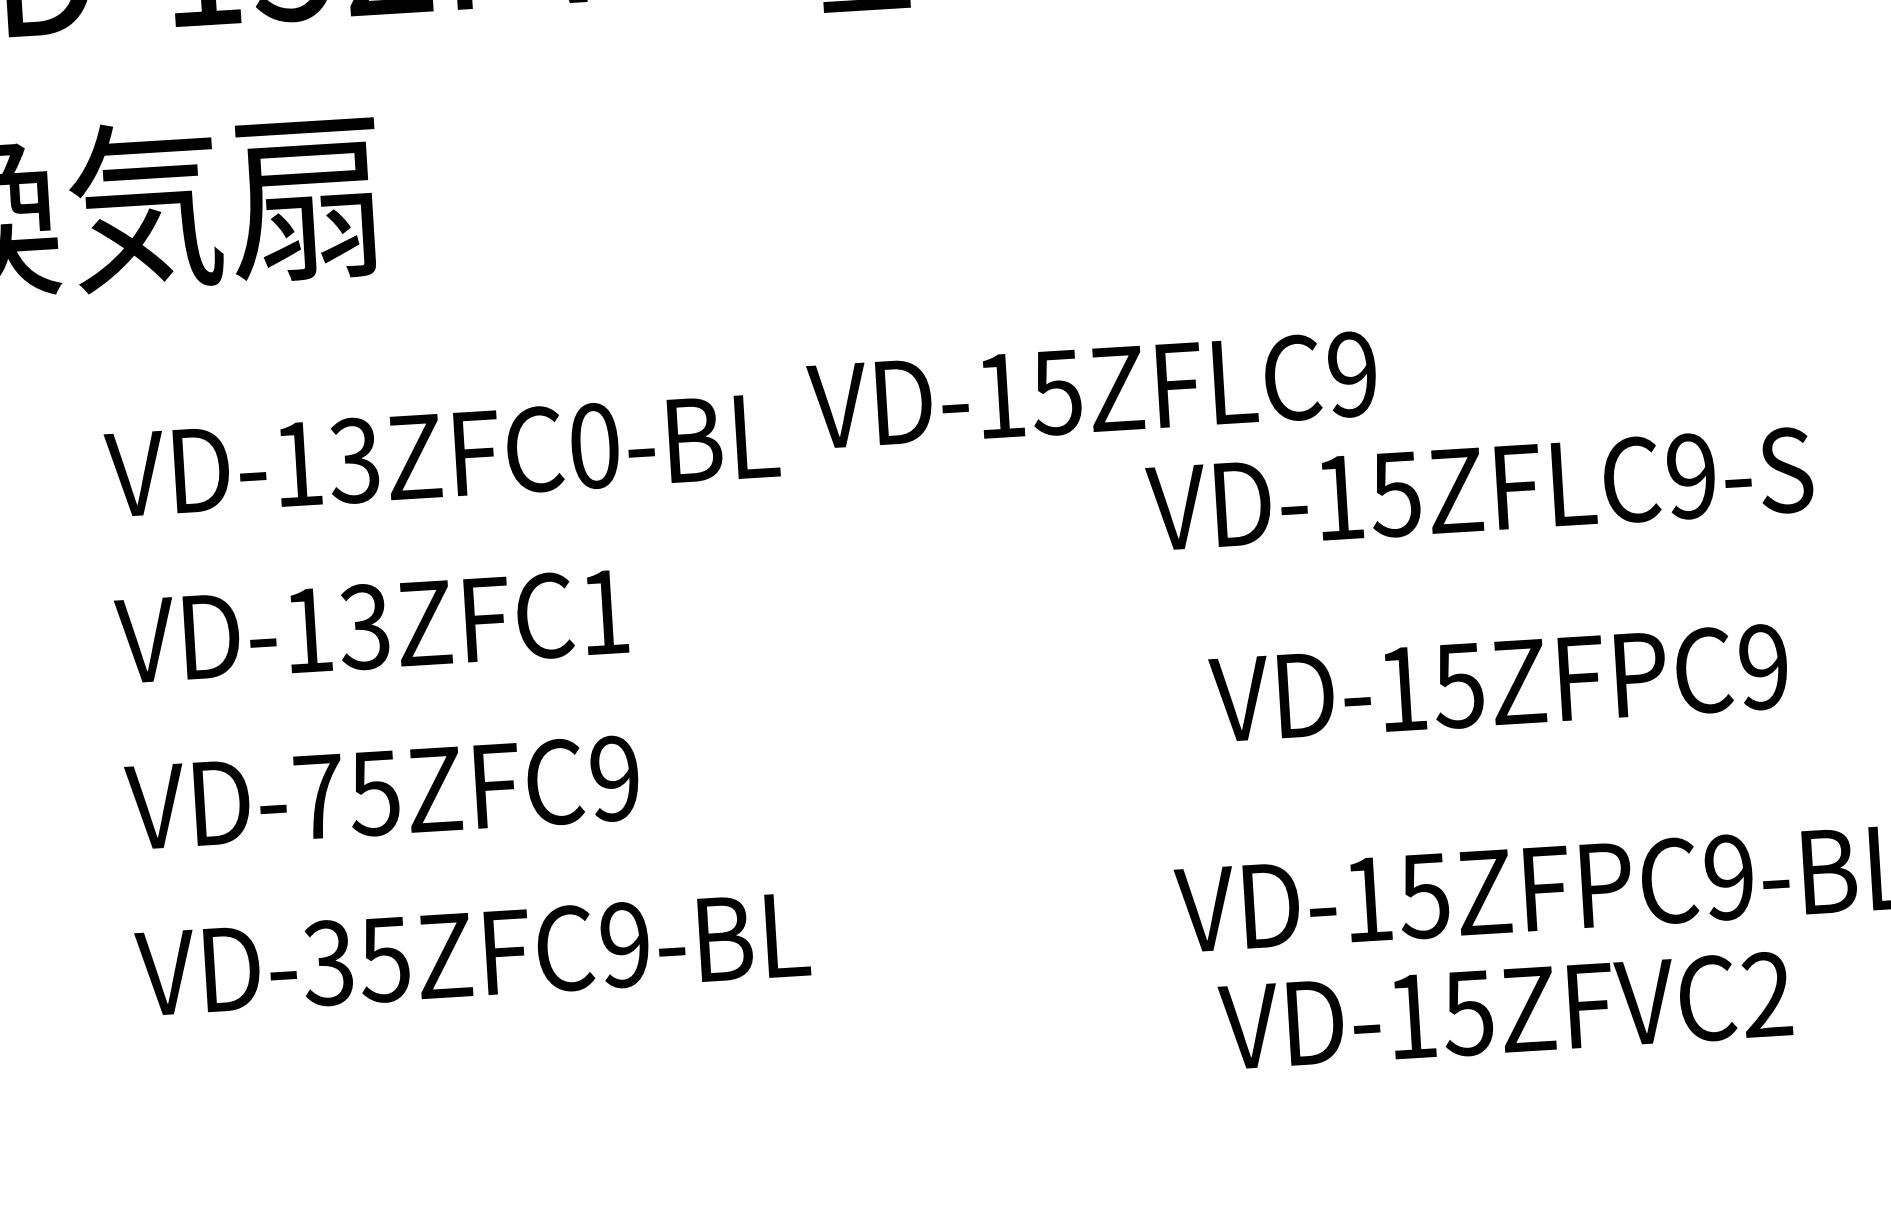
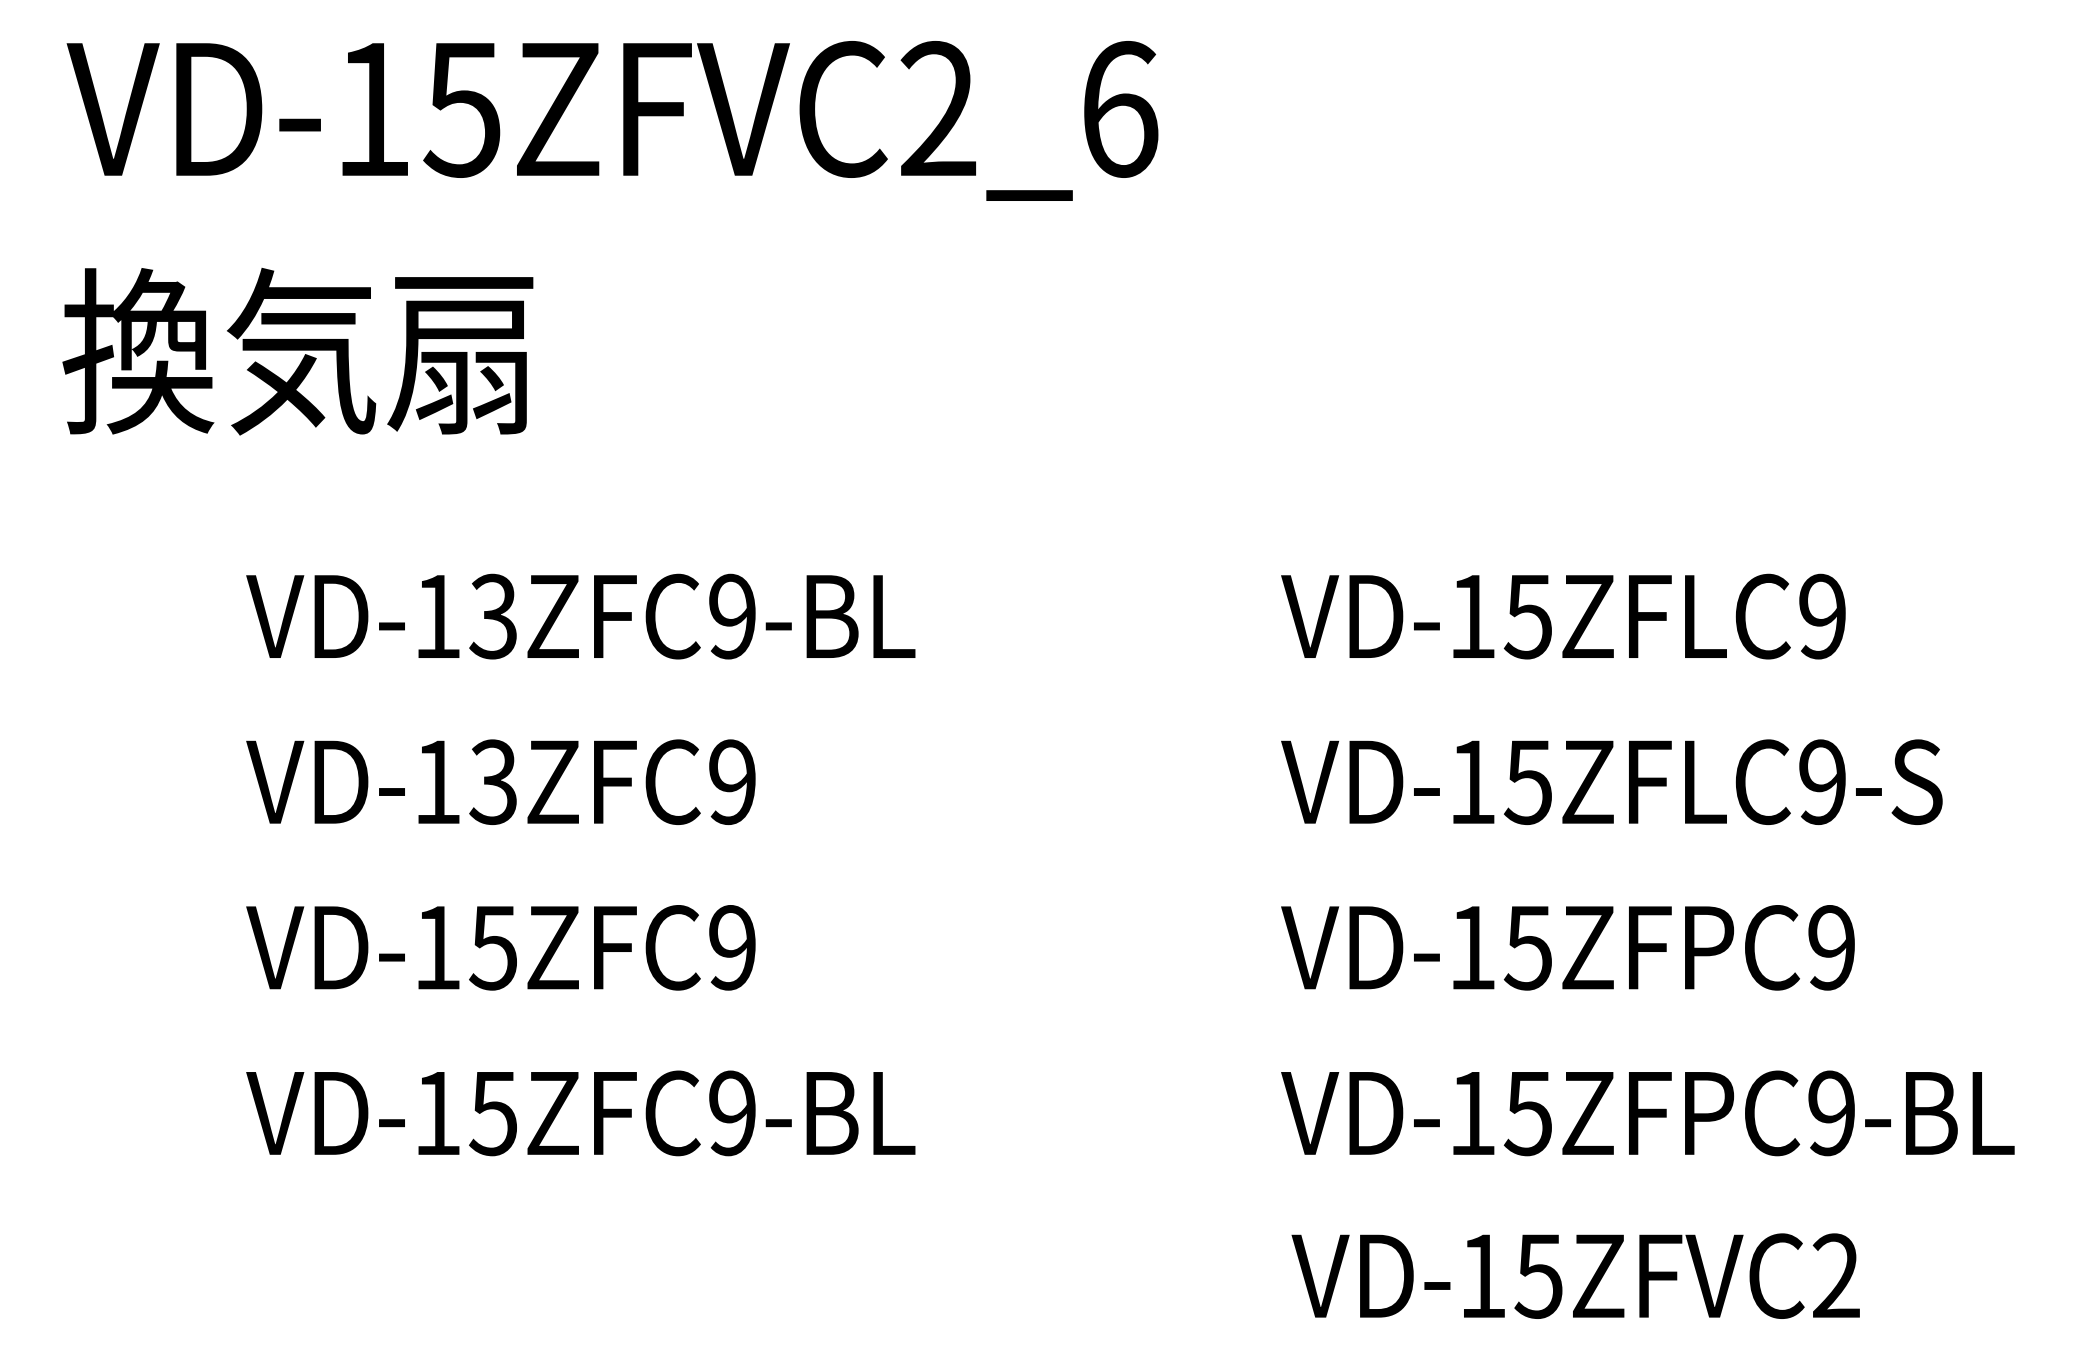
text: (1092, 390) -> (1563, 616), moved
text: (594, 445) -> (732, 616), VD-13ZFC0-BL -> VD-13ZFC9-BL
text: (1479, 488) -> (1611, 781), moved
text: (604, 612) -> (732, 782), VD-13ZFC1 -> VD-13ZFC9
text: (1498, 683) -> (1567, 947), moved
text: (318, 796) -> (437, 947), VD-75ZFC9 -> VD-15ZFC9
text: (327, 963) -> (436, 1113), VD-35ZFC9-BL -> VD-15ZFC9-BL
text: (1505, 1010) -> (1575, 1275), moved

